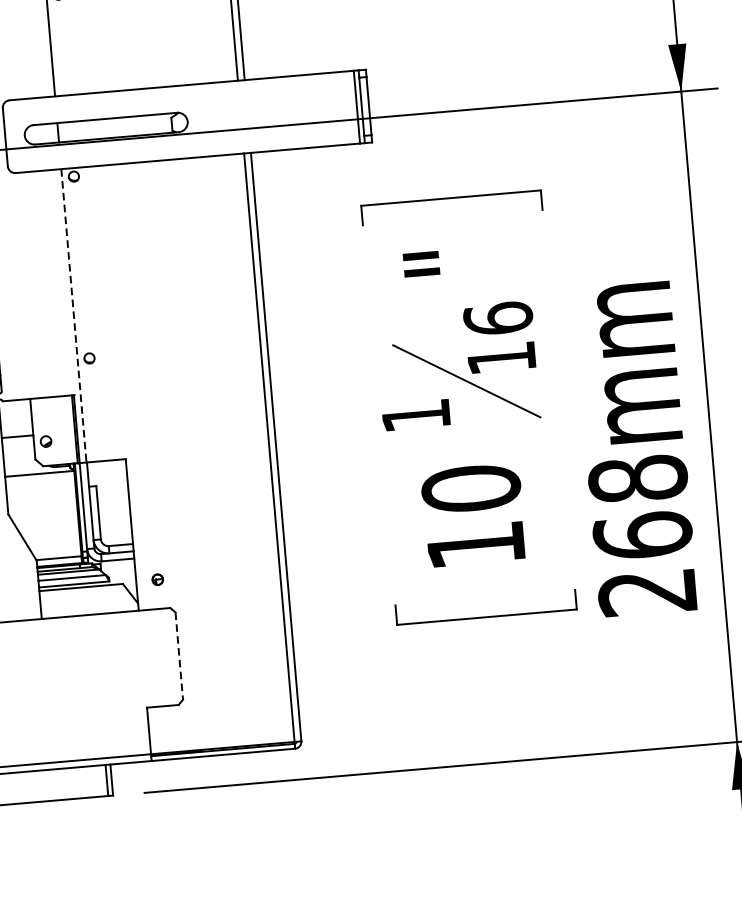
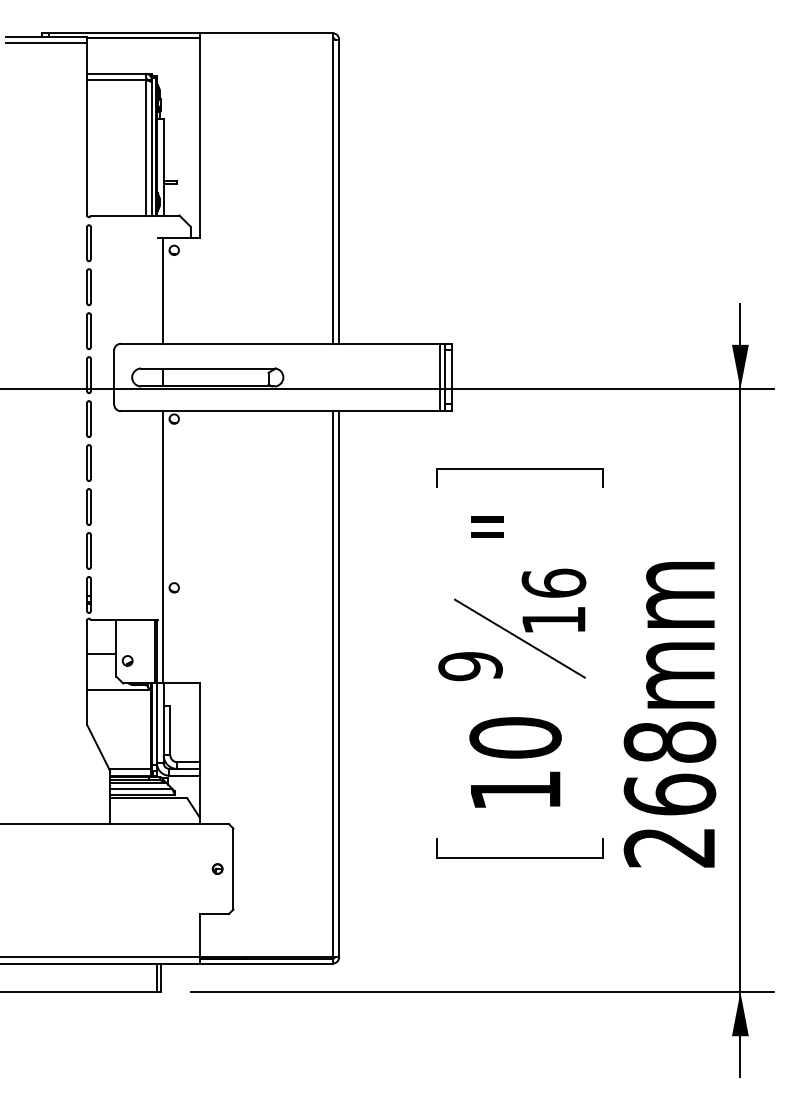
line: (74, 315) -> (163, 547), dashed -> solid
text: (416, 415) -> (470, 666), 1 -> 9
part: (157, 579) -> (217, 868), moved
line: (179, 656) -> (233, 869), dashed -> solid

